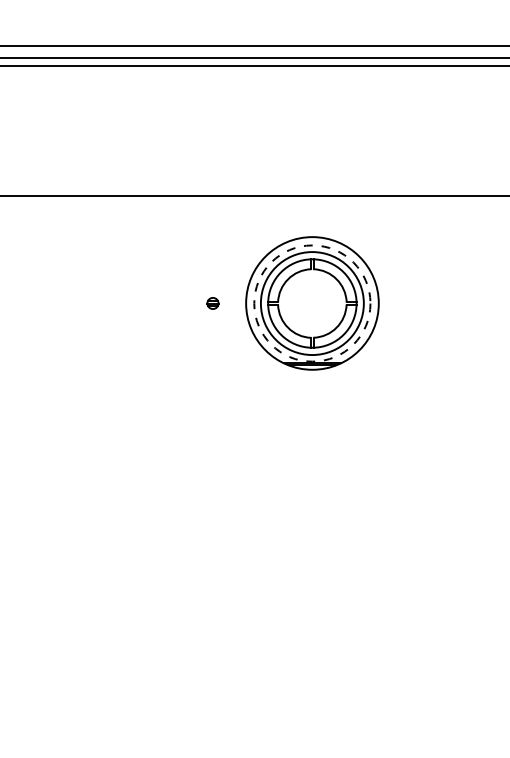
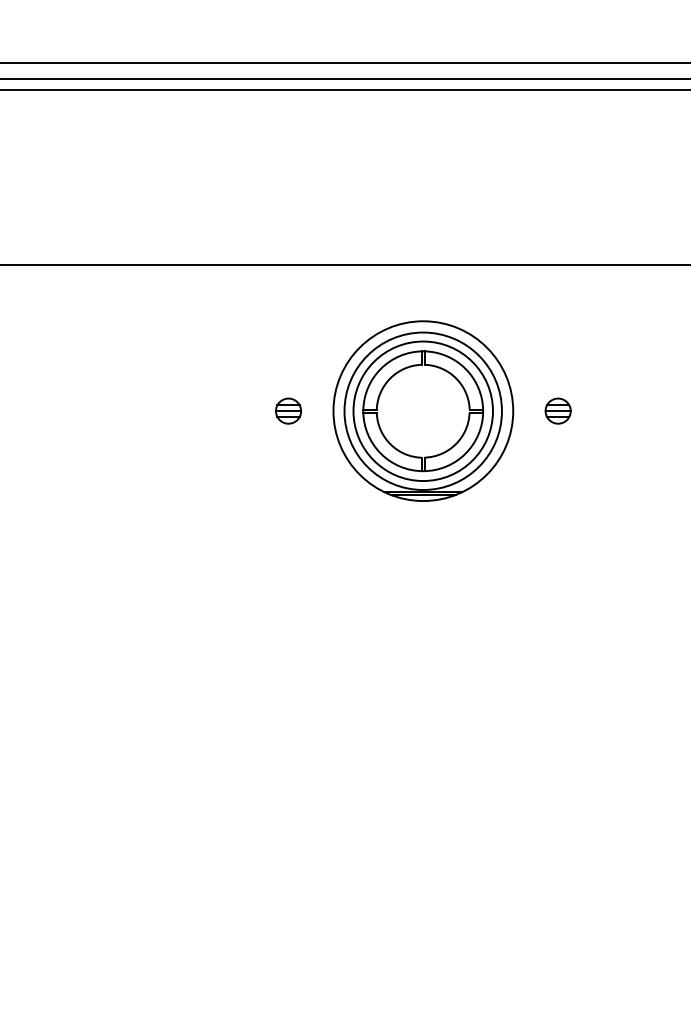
part: (212, 303) -> (287, 411), size x1.67
circle: (312, 303) -> (423, 411), dashed -> solid
part: (411, 303) -> (557, 411), added

